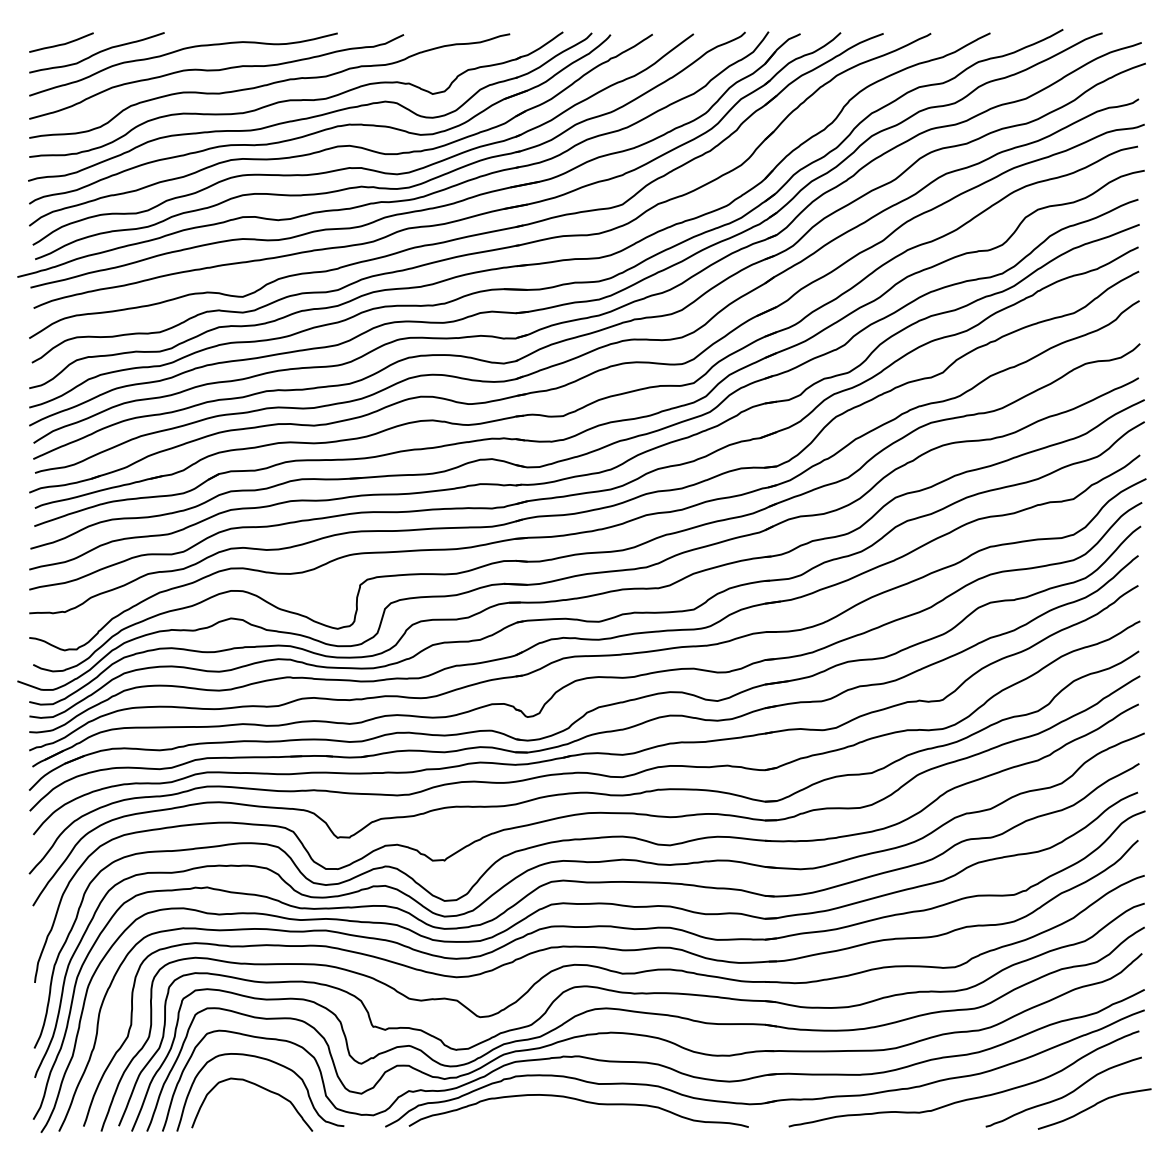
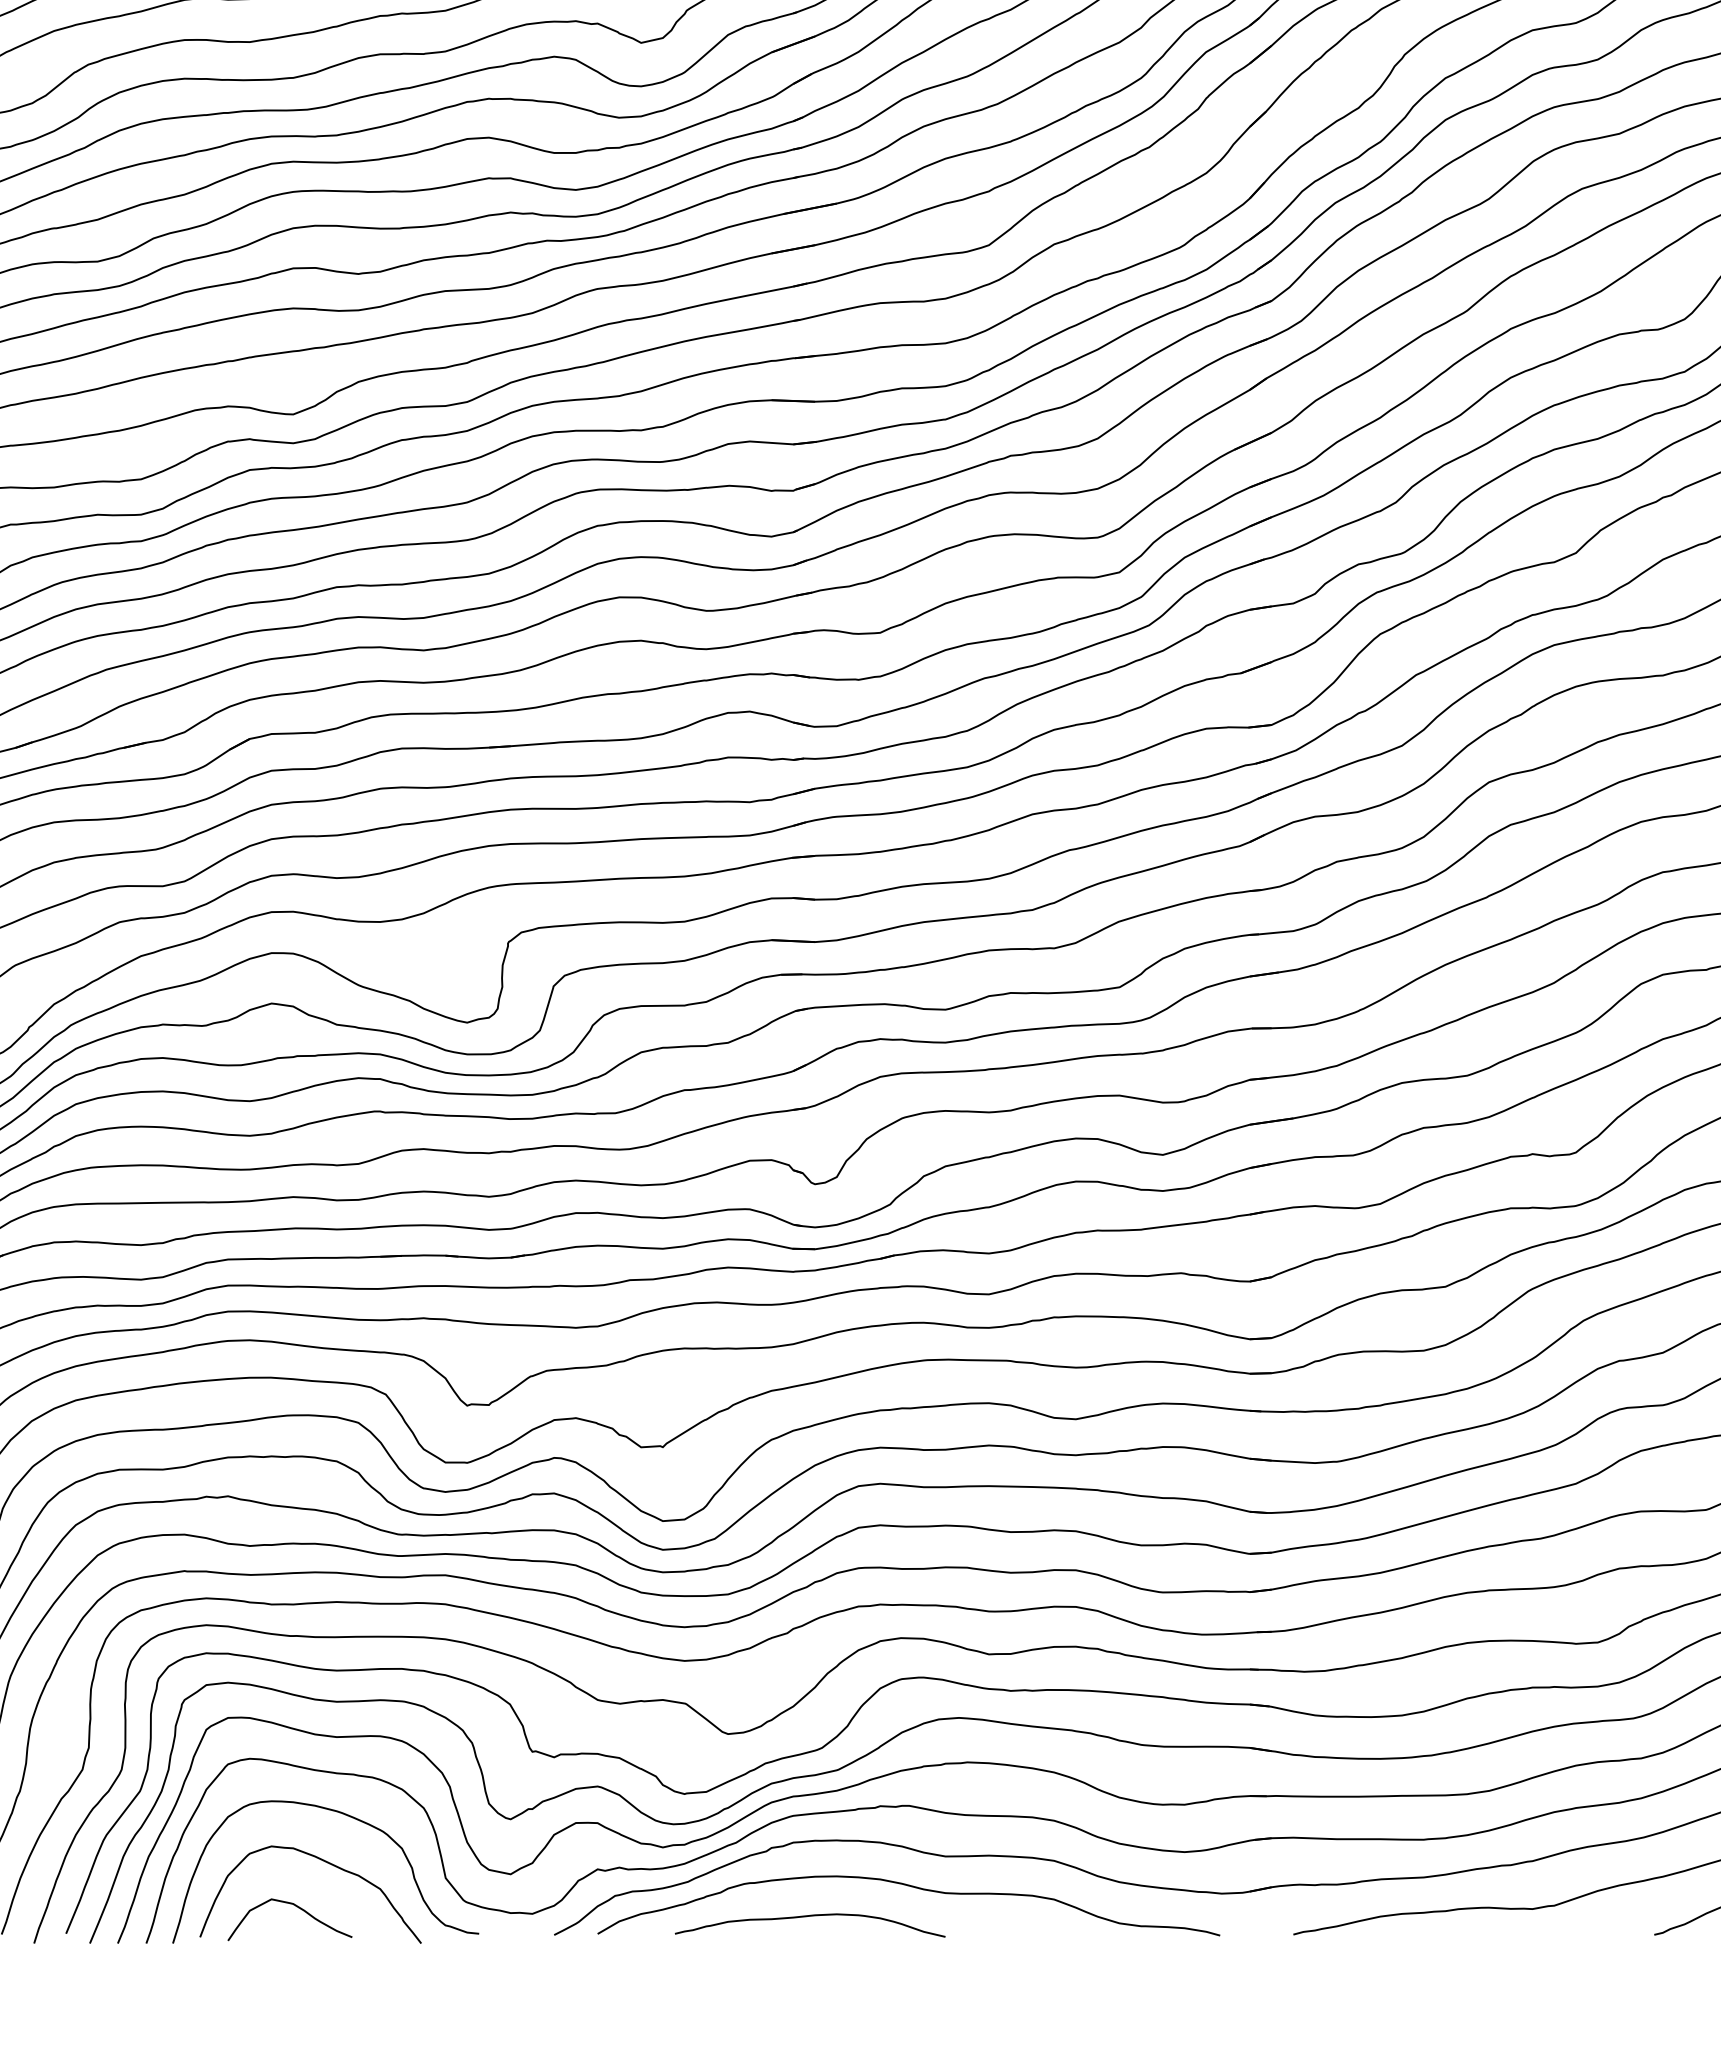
curve: (243, 1111) -> (294, 1906), added
curve: (524, 1117) -> (809, 1917), added

